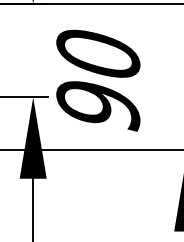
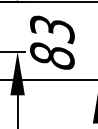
text: (98, 79) -> (52, 42), 90 -> 83

